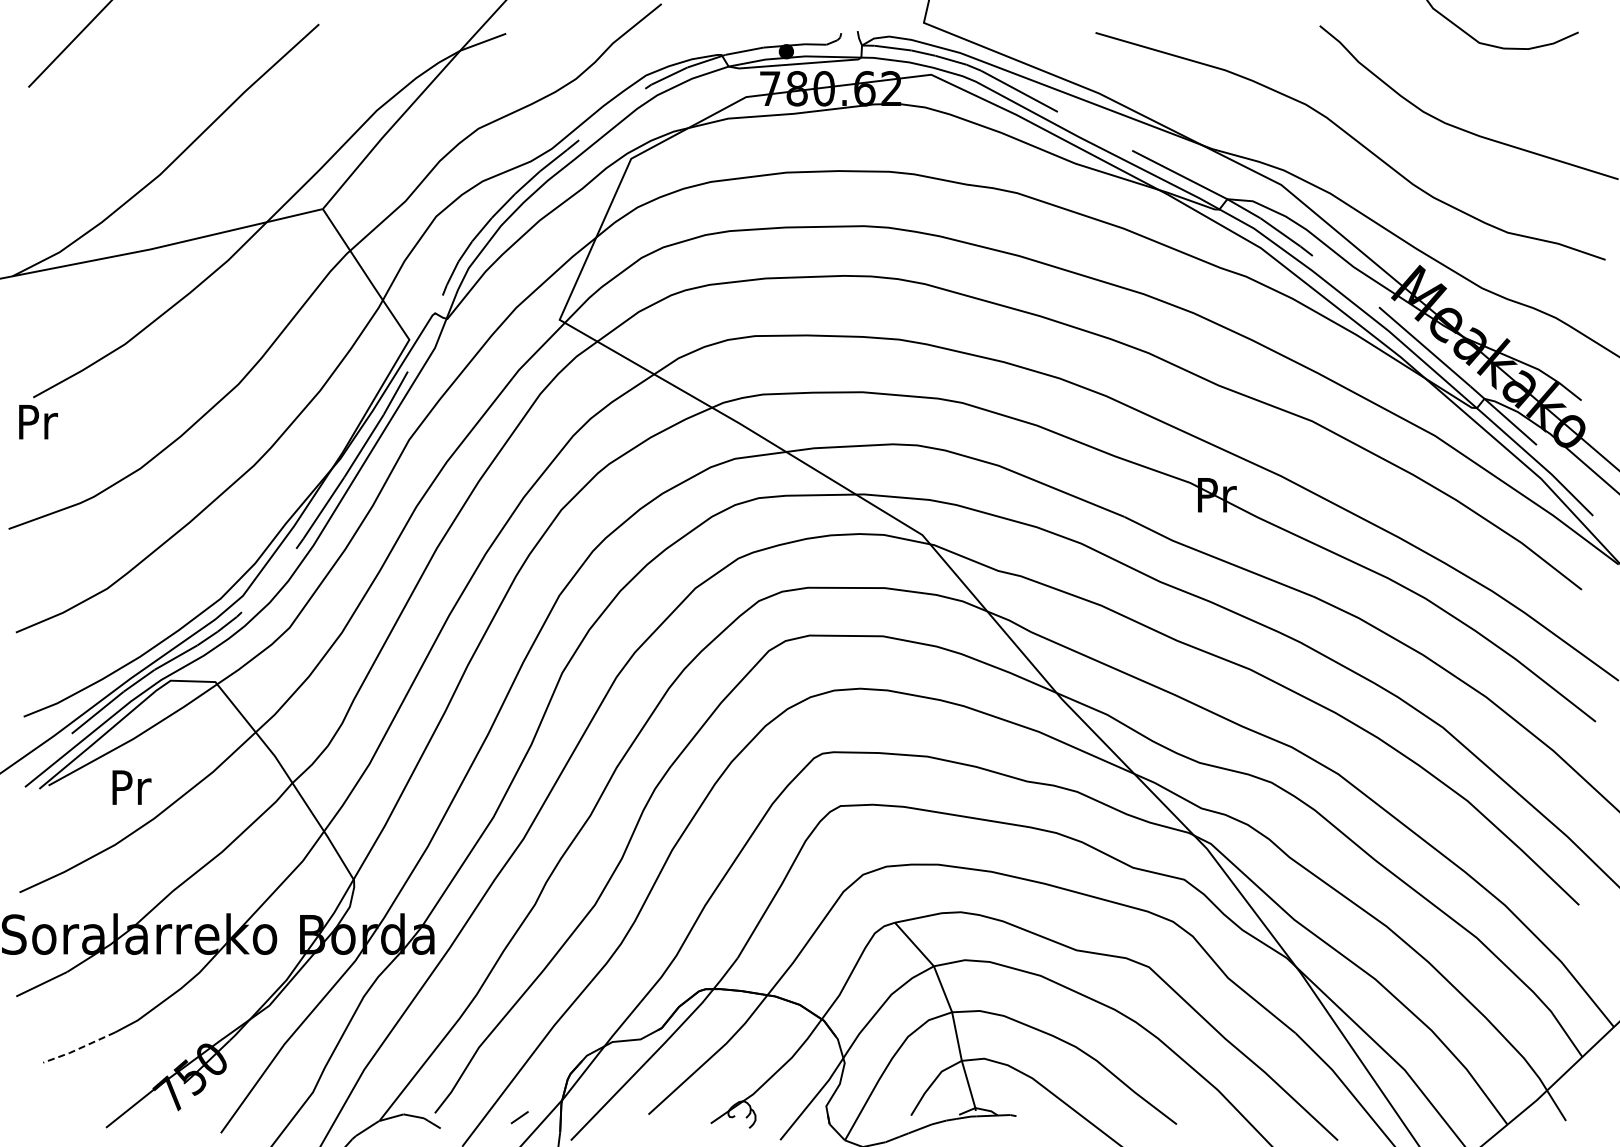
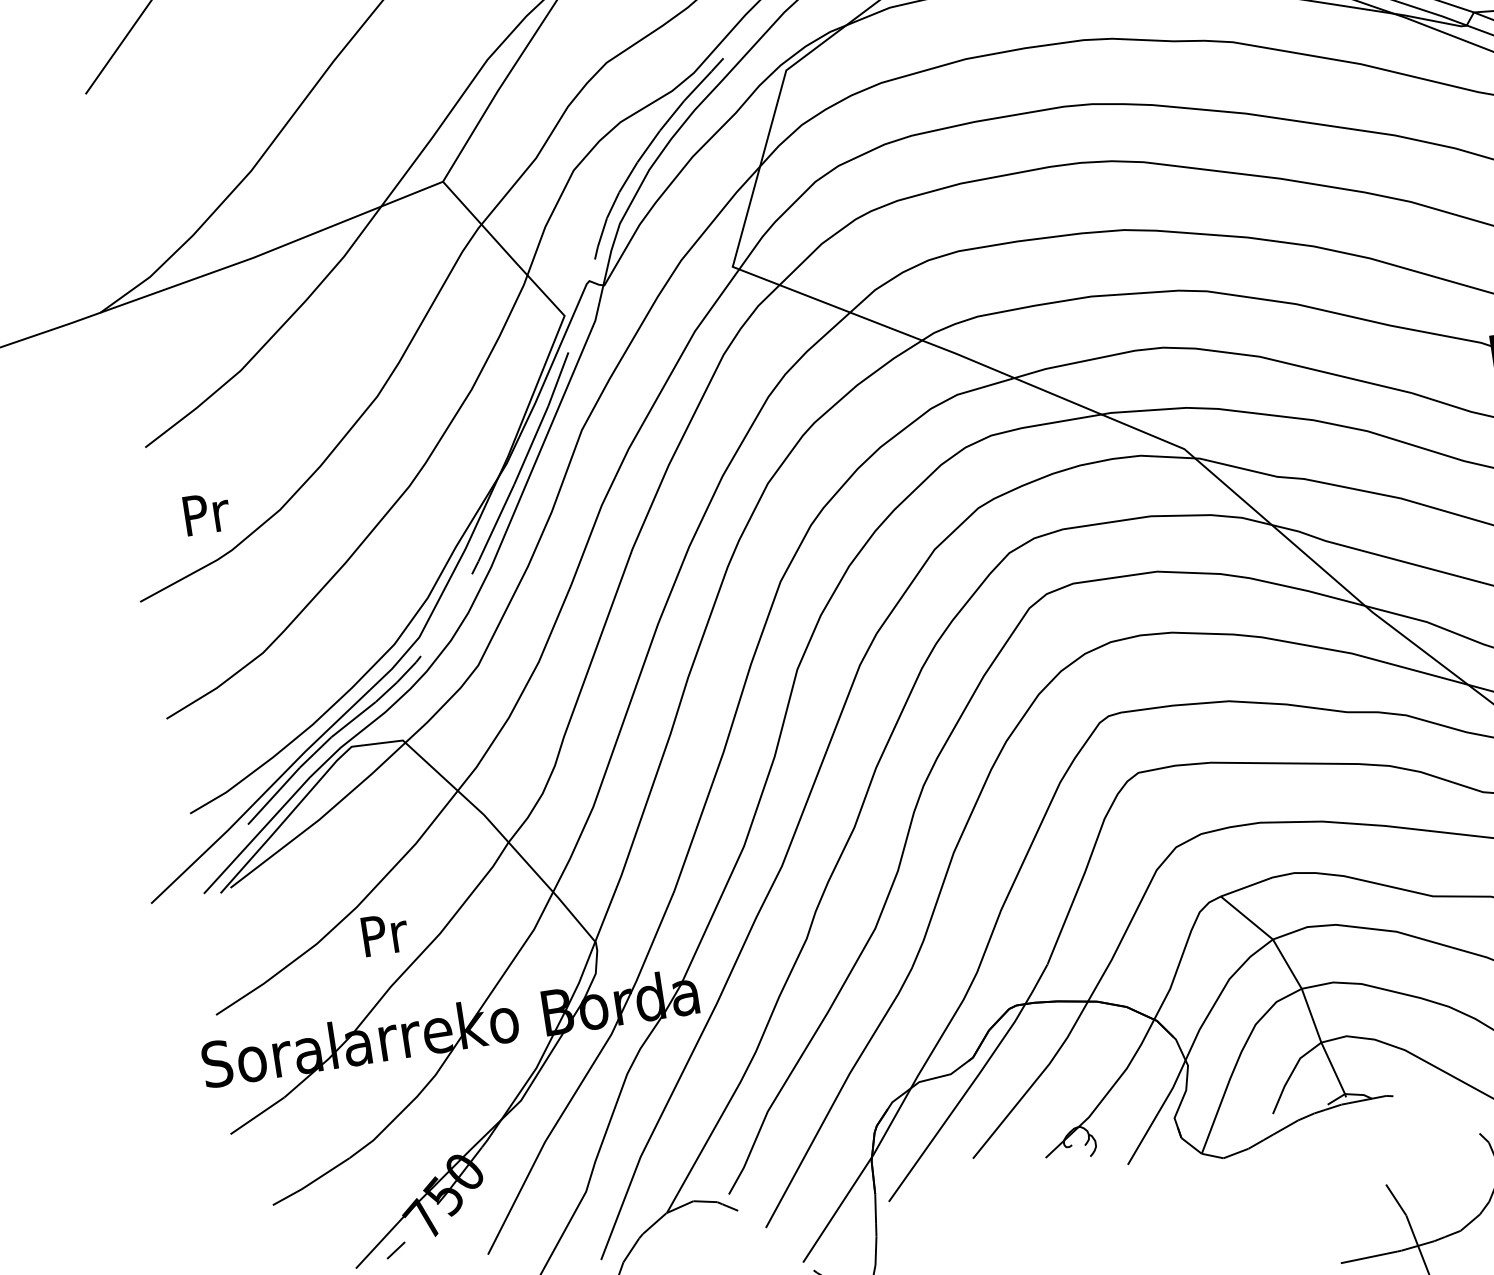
text: (38, 422) -> (207, 513), moved
text: (131, 787) -> (384, 934), moved
line: (78, 1048) -> (310, 1182), dashed -> solid
line: (519, 1117) -> (395, 1250), moved

